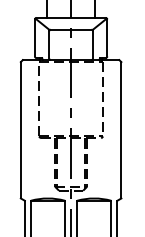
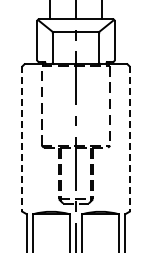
line: (20, 130) -> (22, 139), solid -> dashed
line: (121, 130) -> (129, 139), solid -> dashed

